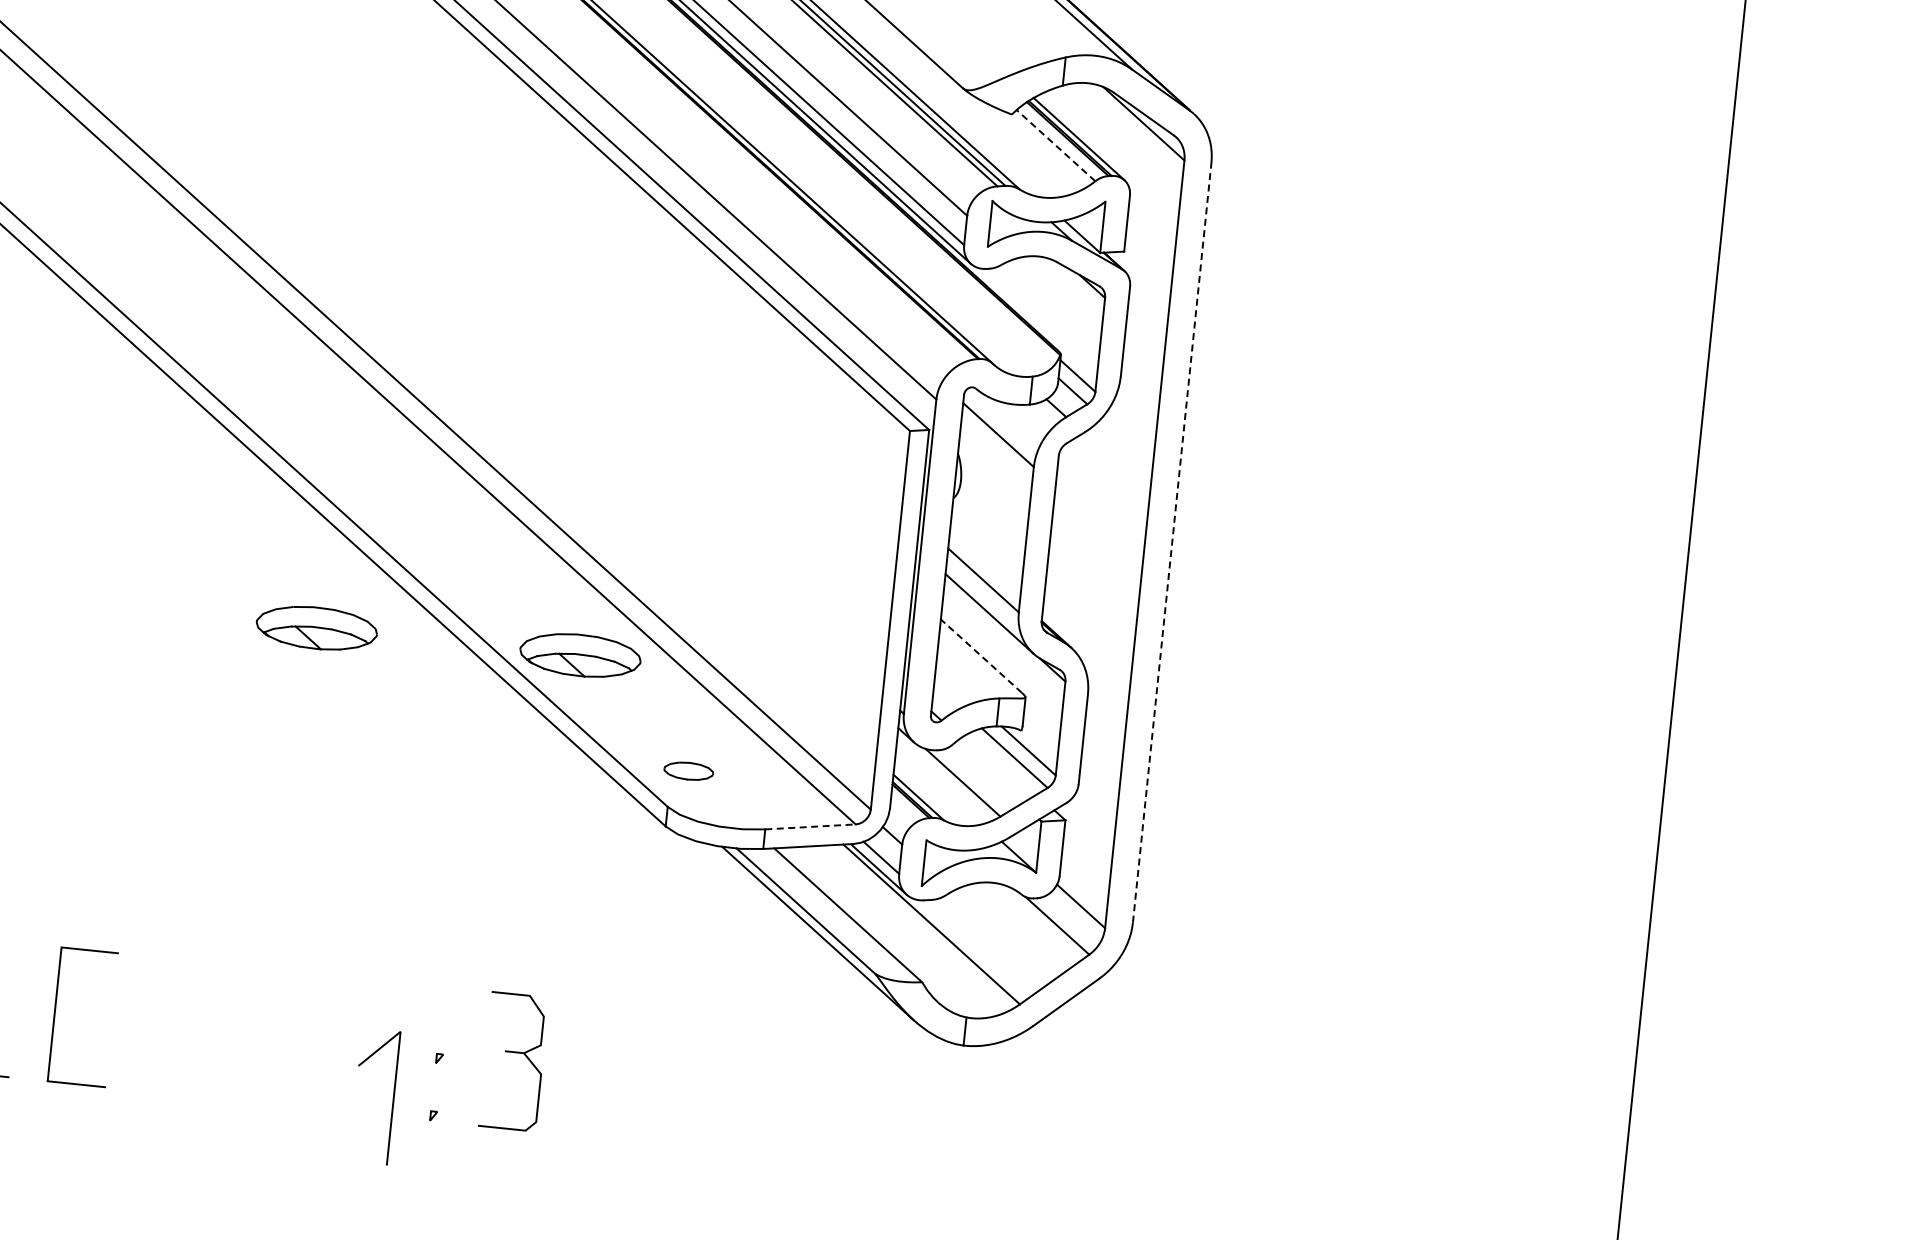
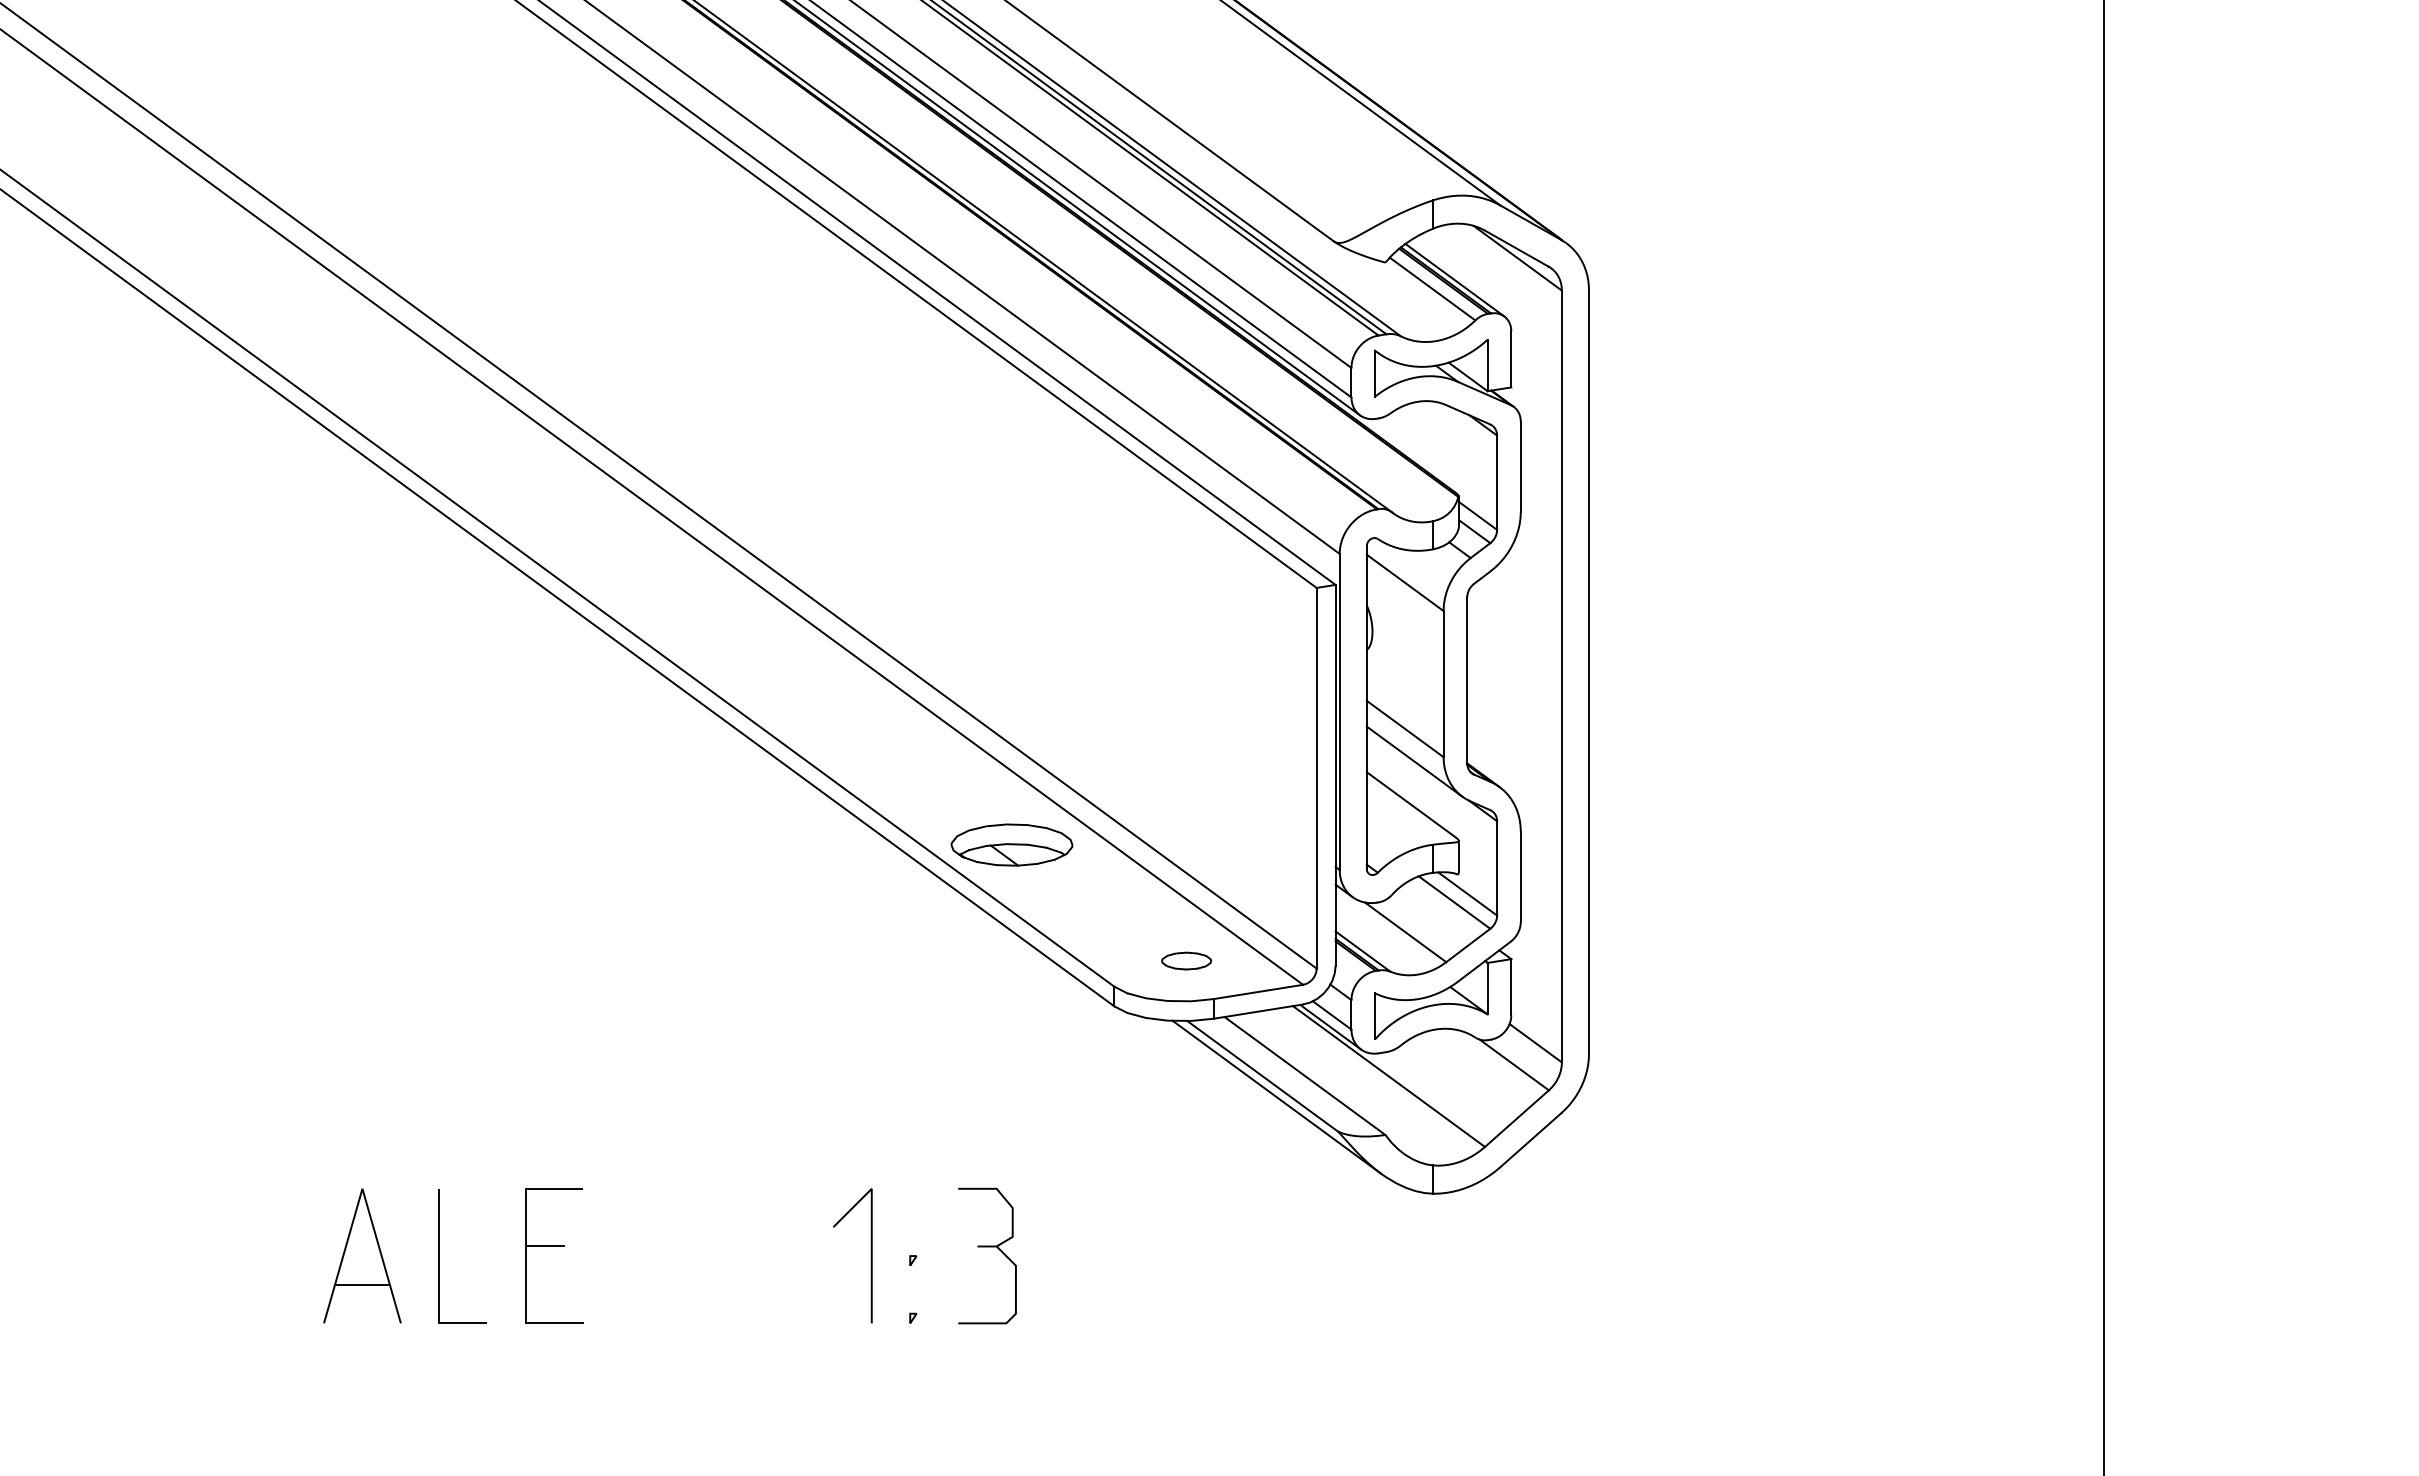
line: (1055, 145) -> (1432, 288), dashed -> solid
line: (1171, 543) -> (1588, 672), dashed -> solid
part: (316, 627) -> (746, 844), removed
line: (981, 656) -> (1410, 804), dashed -> solid
part: (688, 770) -> (1186, 960), moved
line: (810, 826) -> (1258, 991), dashed -> solid
line: (74, 1006) -> (544, 1246), added
line: (392, 1097) -> (870, 1255), moved

